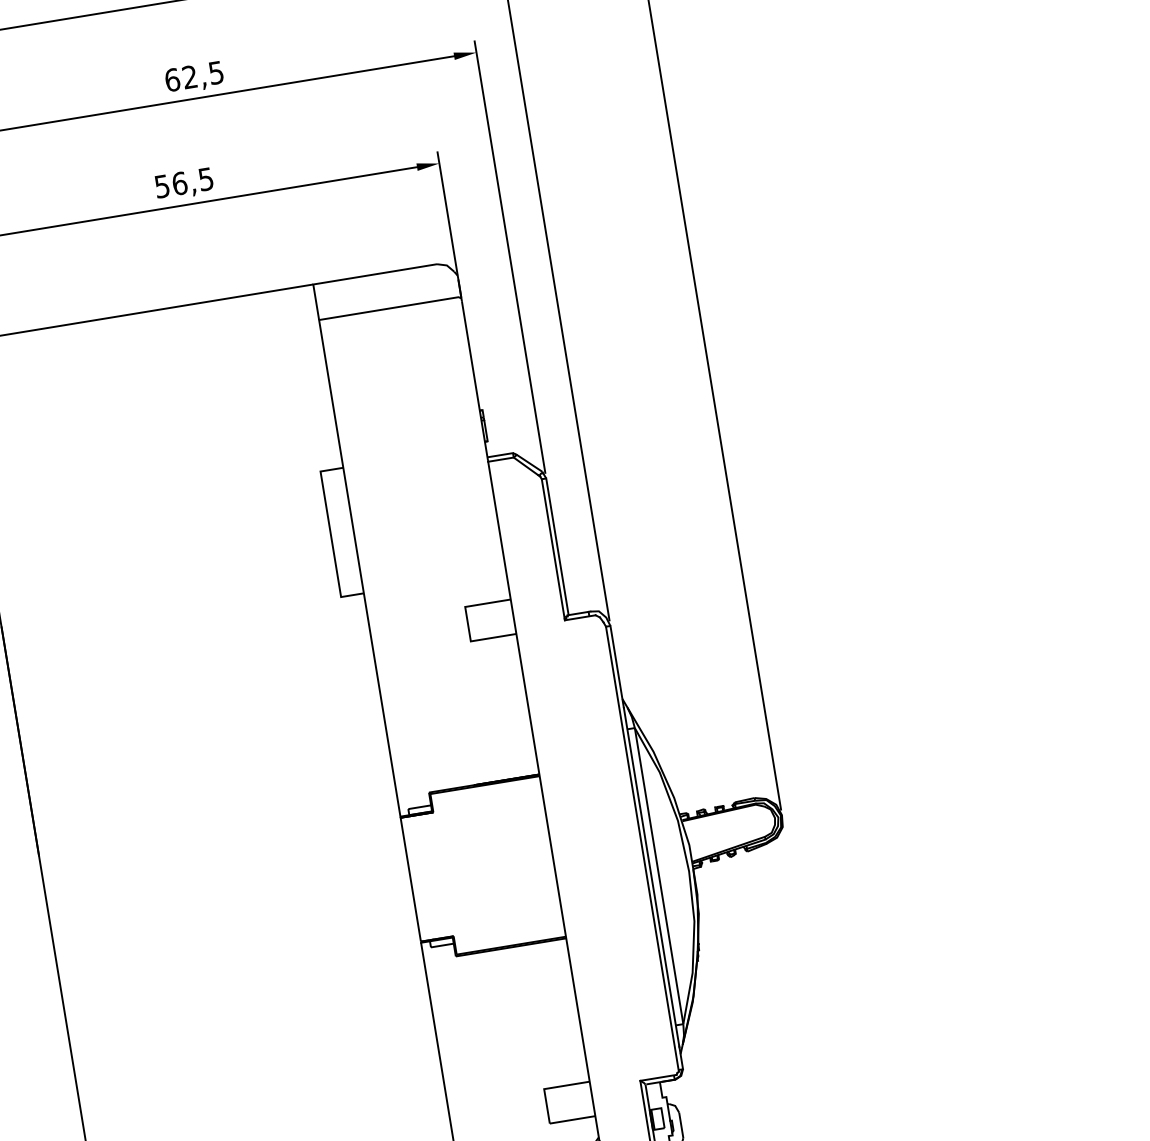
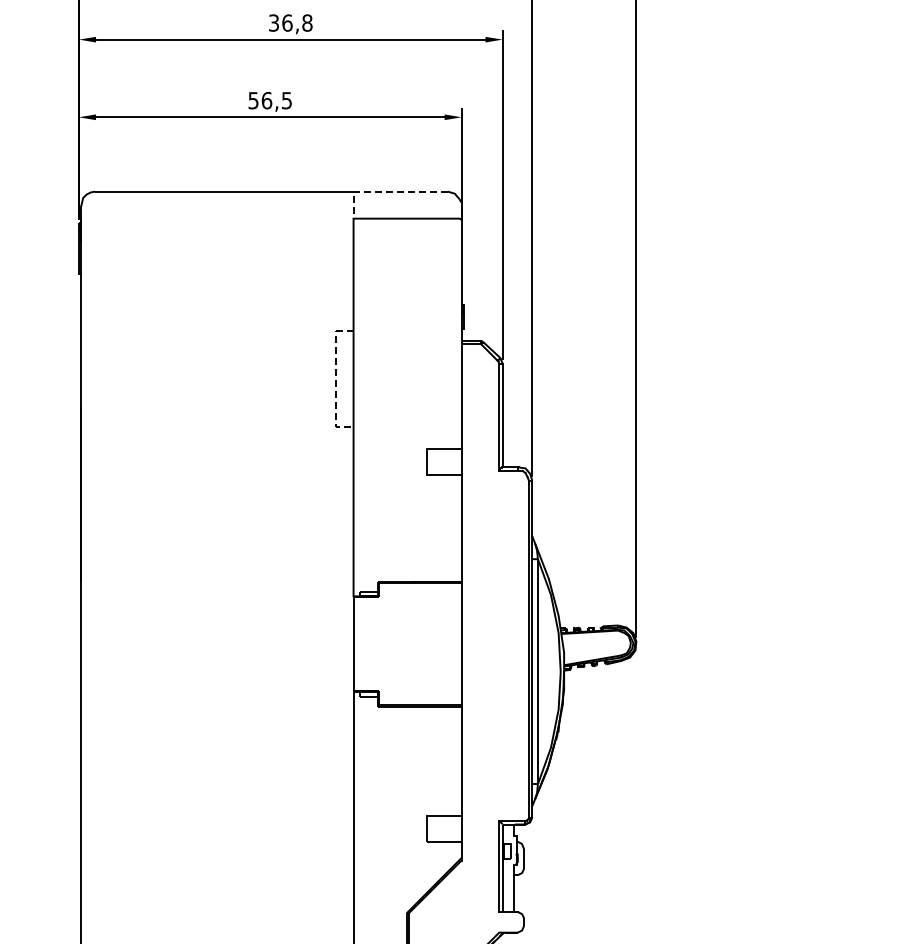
text: (193, 75) -> (290, 22), 62,5 -> 36,8
line: (356, 277) -> (386, 191), solid -> dashed
line: (331, 533) -> (336, 378), solid -> dashed

